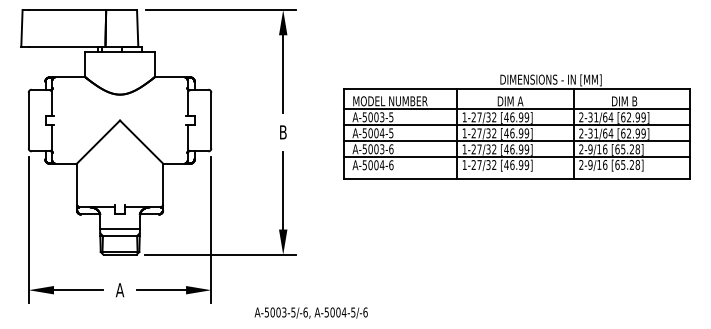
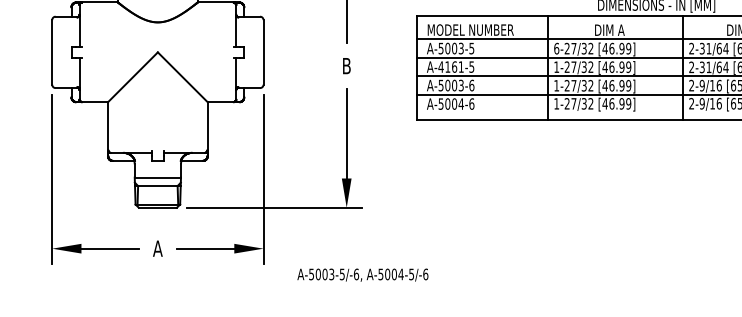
text: (464, 117) -> (556, 48), 1-27/32 -> 6-27/32
text: (373, 133) -> (451, 67), A-5004-5 -> A-4161-5
text: (310, 312) -> (362, 274), moved

